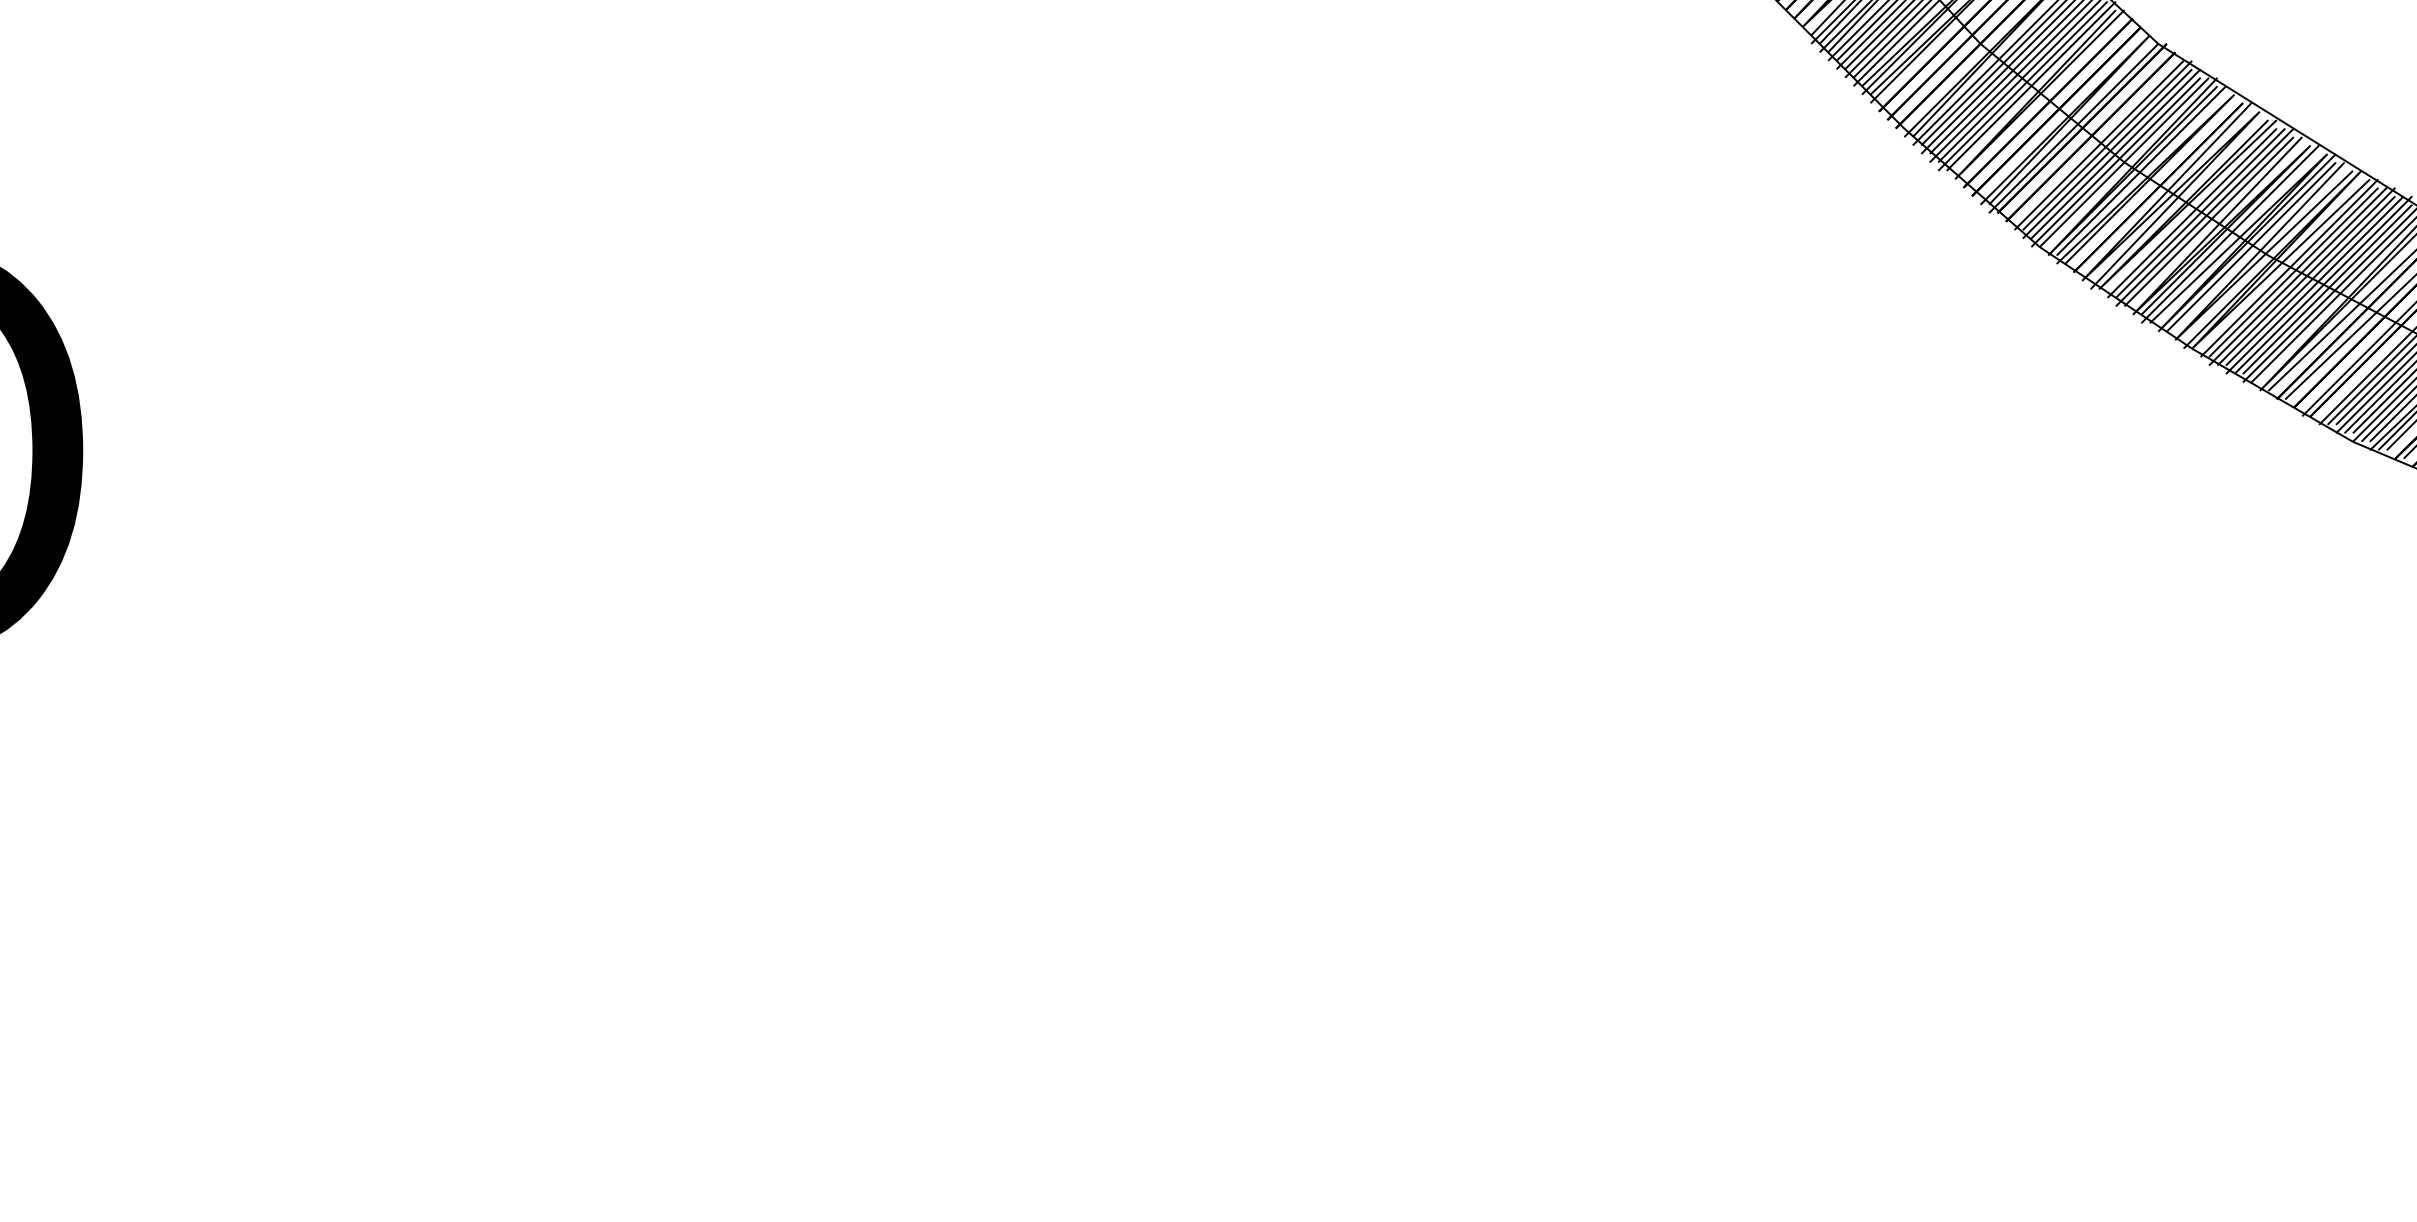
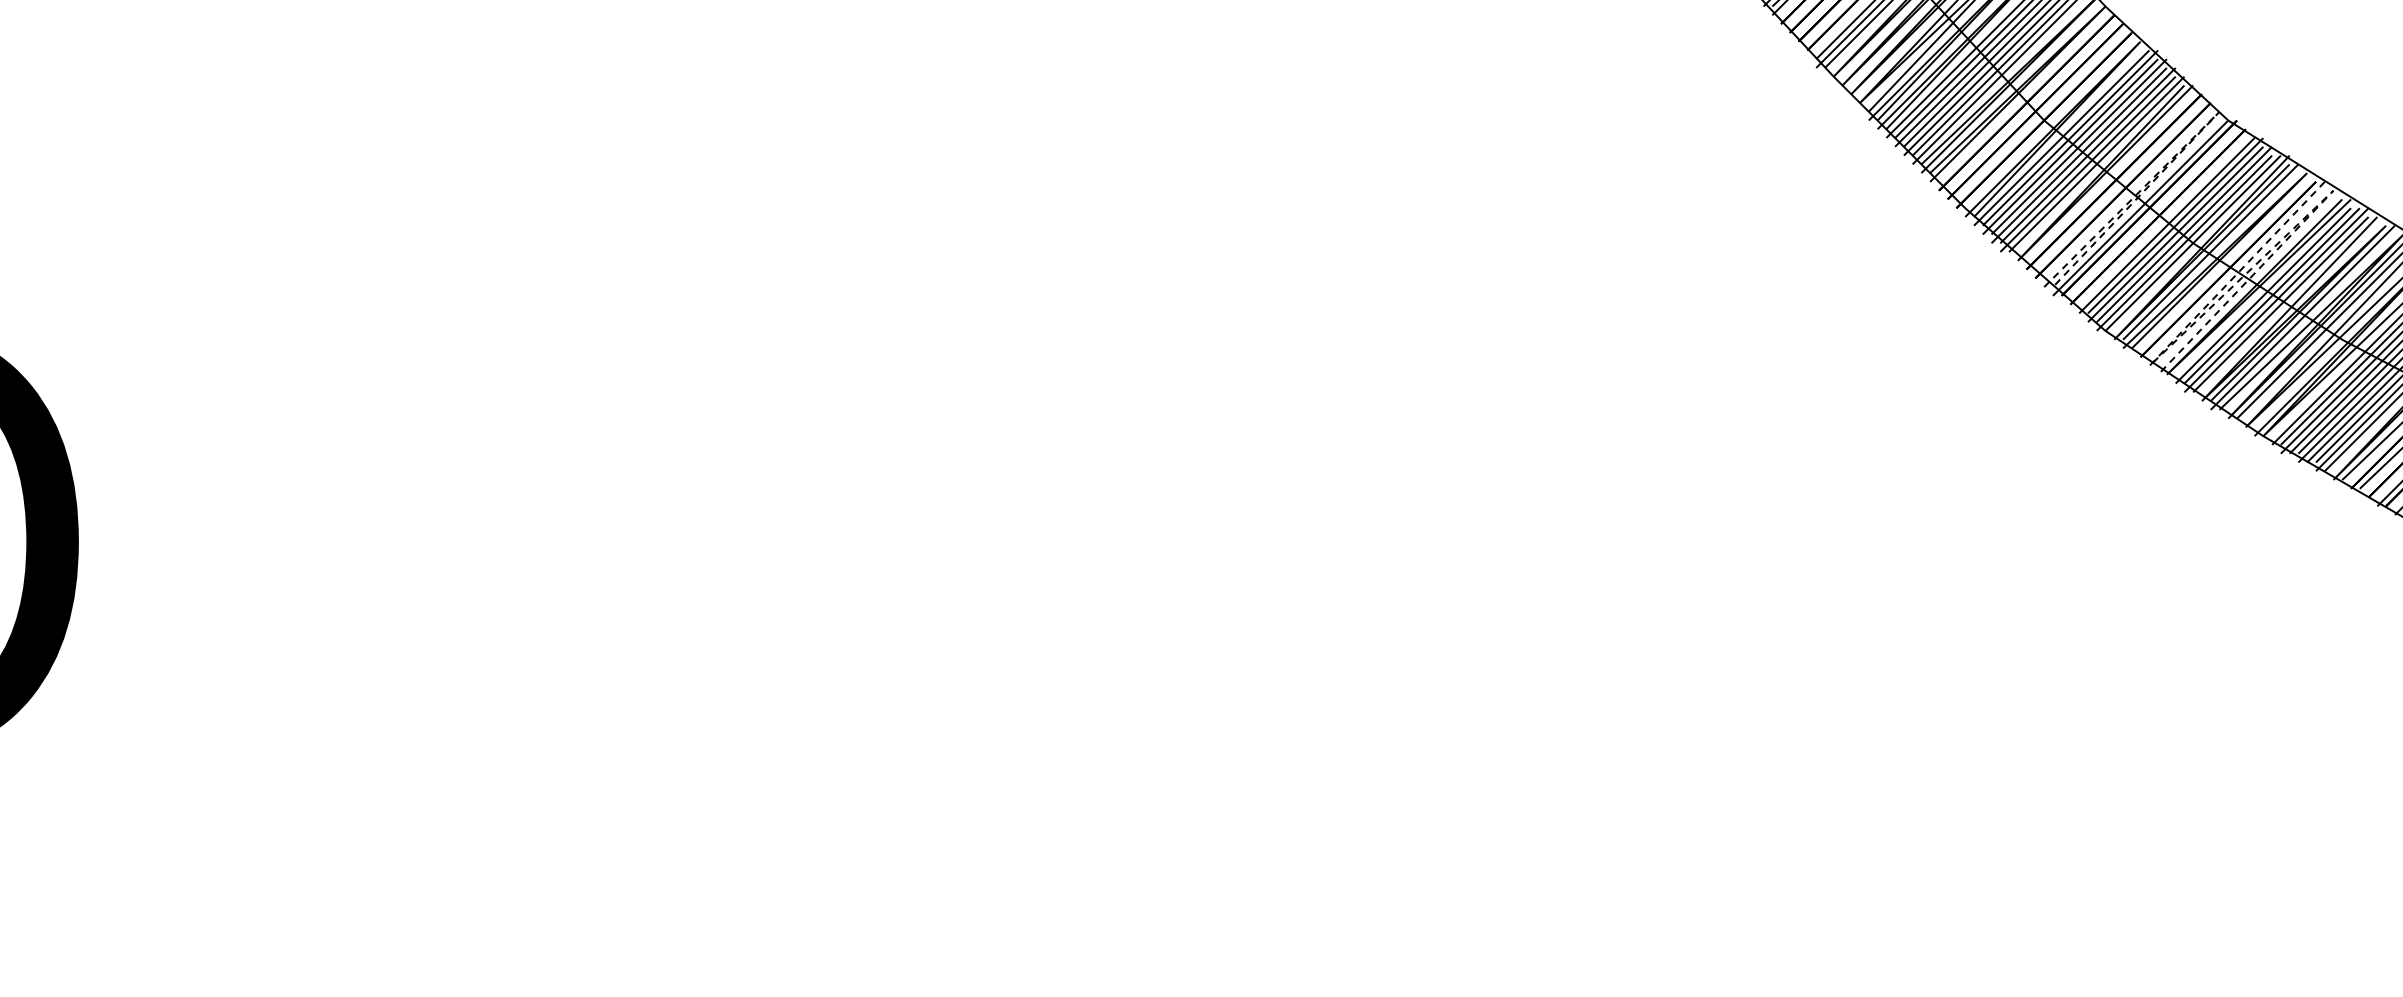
line: (2148, 36) -> (2218, 112), solid -> dashed
line: (2170, 196) -> (2240, 278), solid -> dashed

